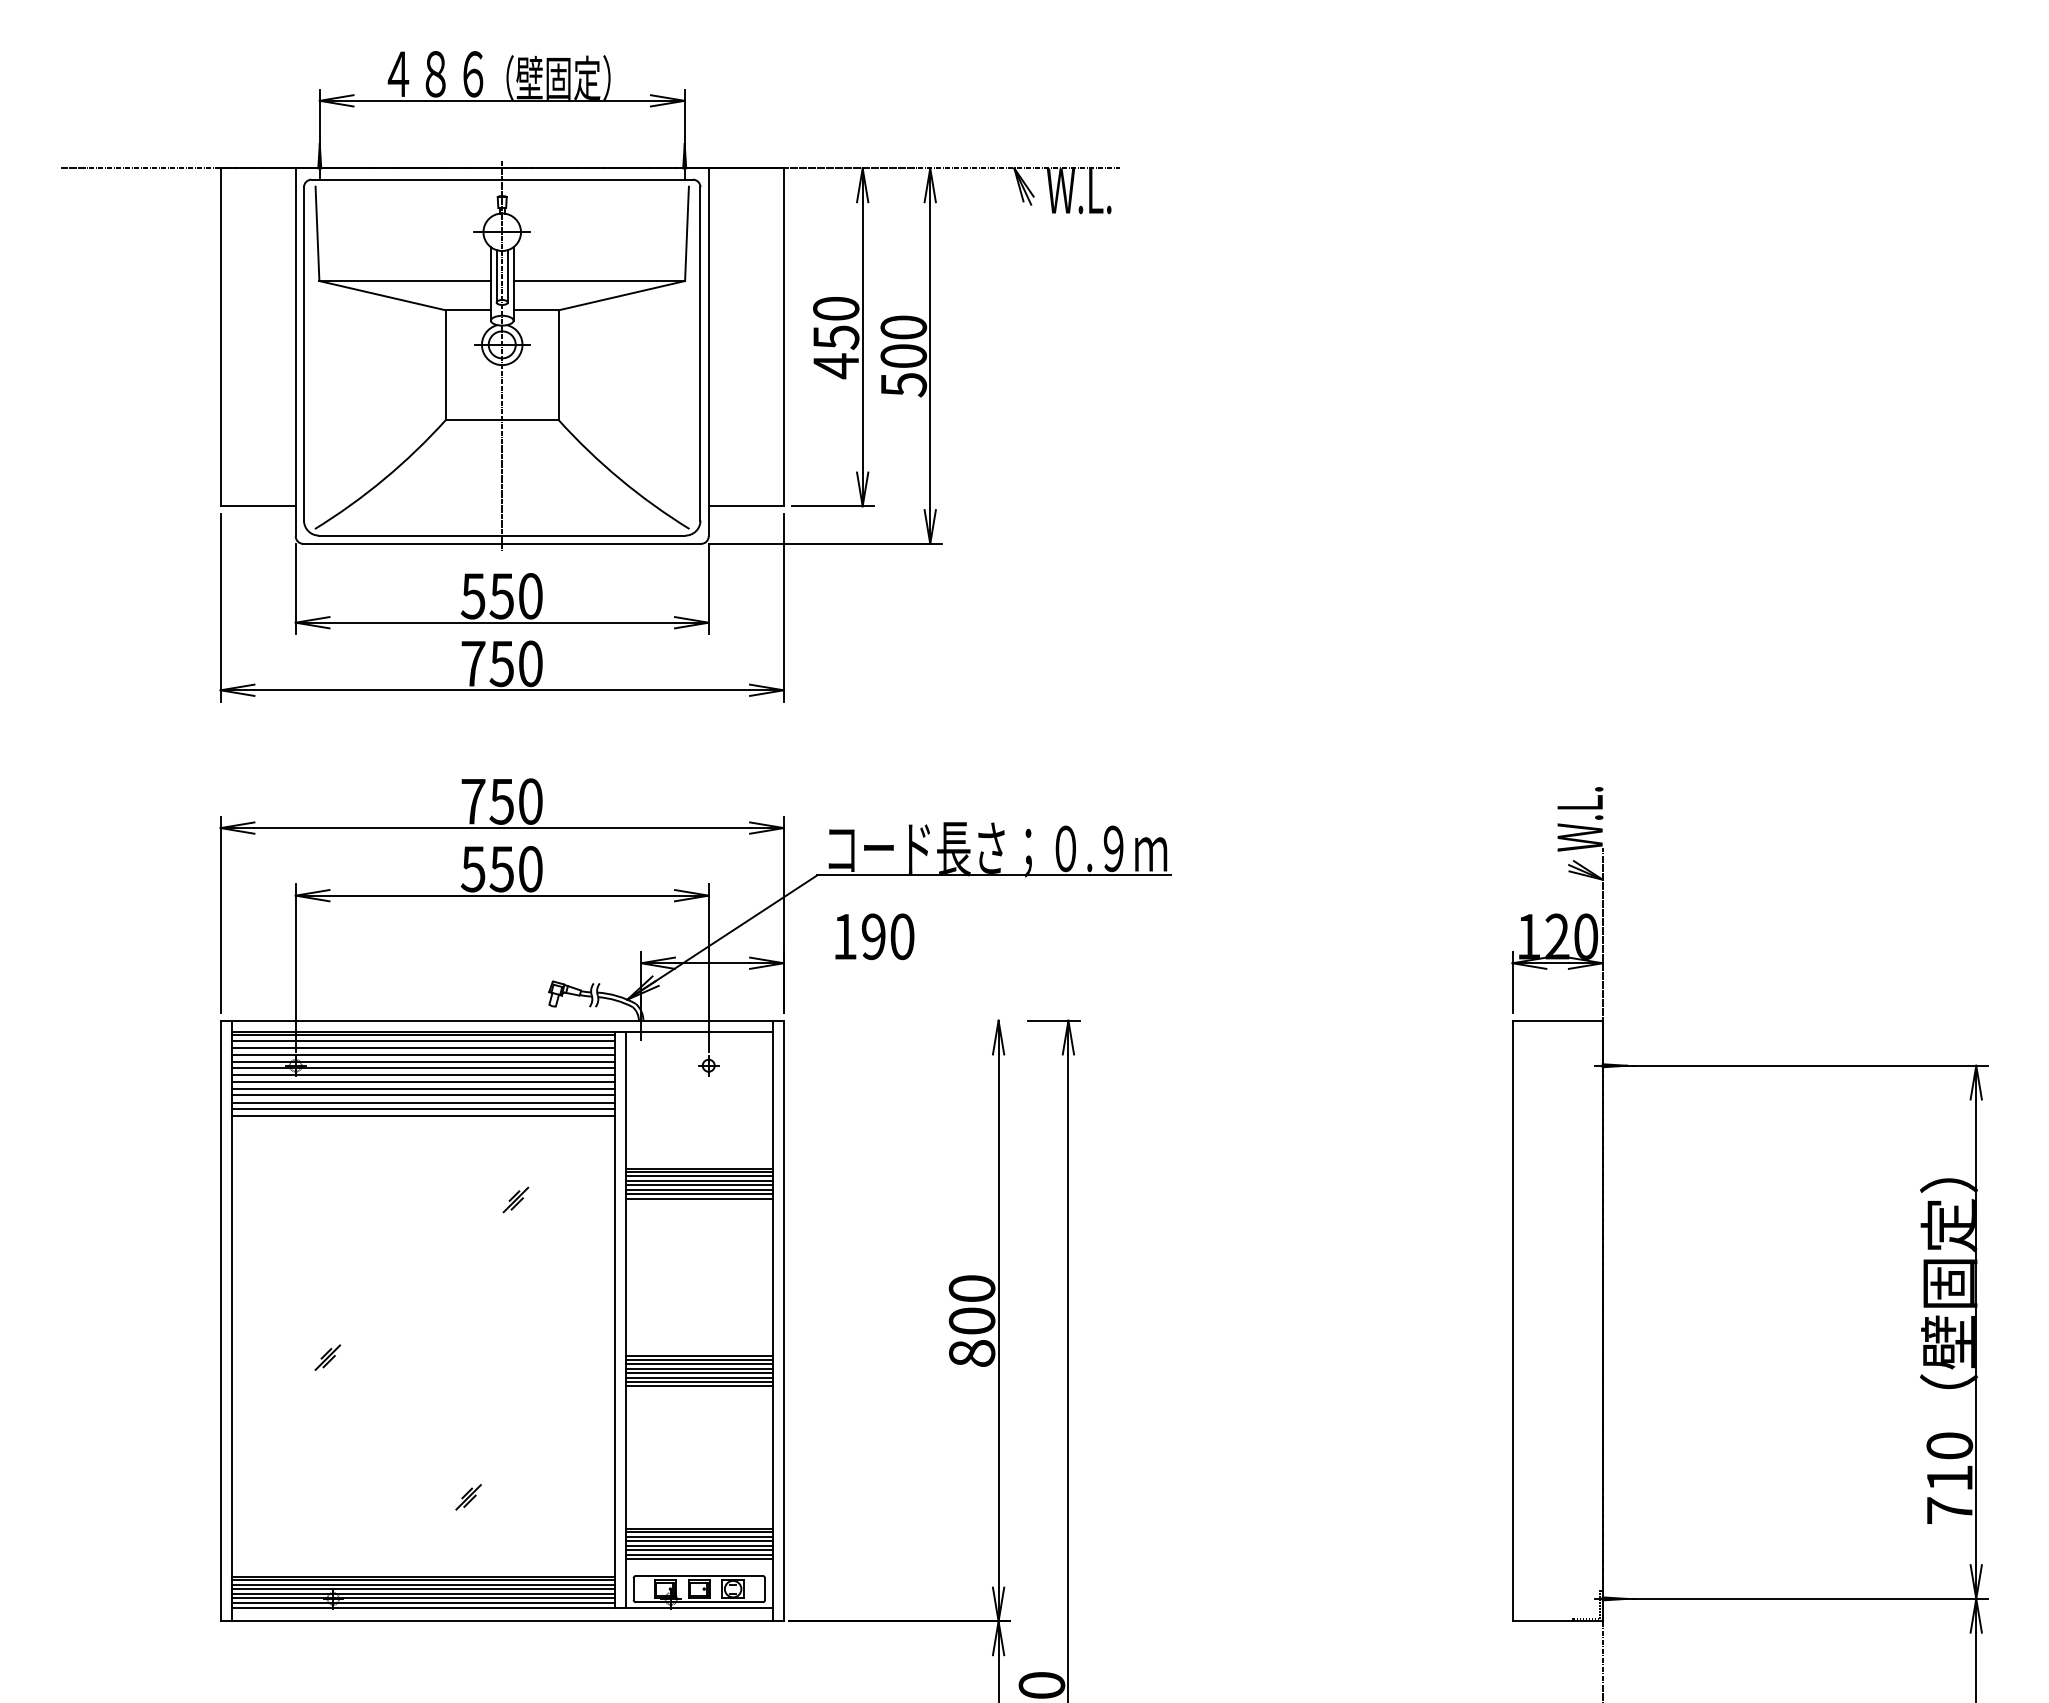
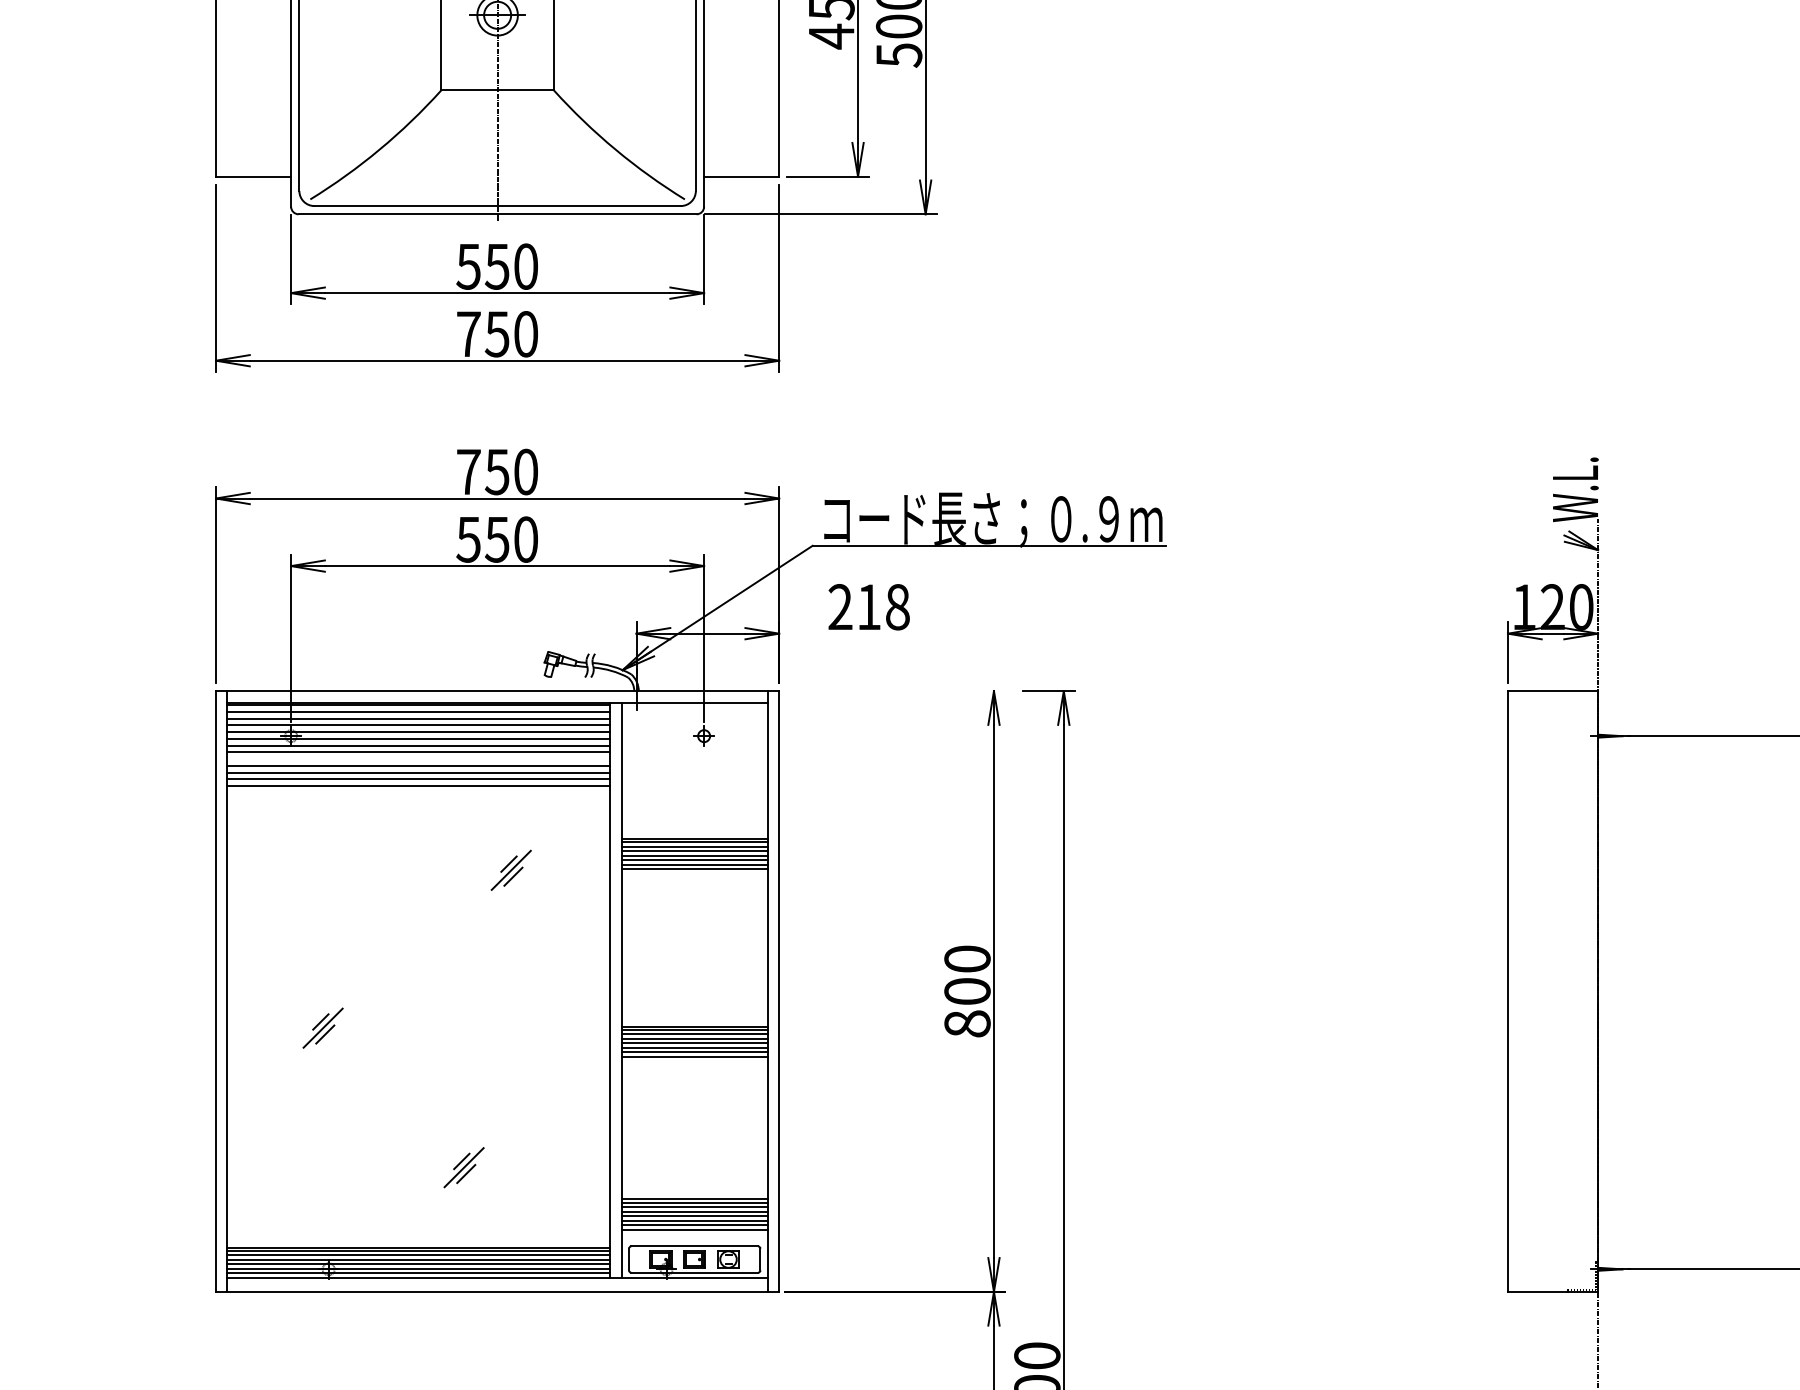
text: (873, 936) -> (868, 606), 190 -> 218
line: (422, 1088) -> (417, 758), removed
part: (515, 1199) -> (510, 869), size x1.6
part: (327, 1357) -> (322, 1027), size x1.6
part: (468, 1497) -> (463, 1167), size x1.6

